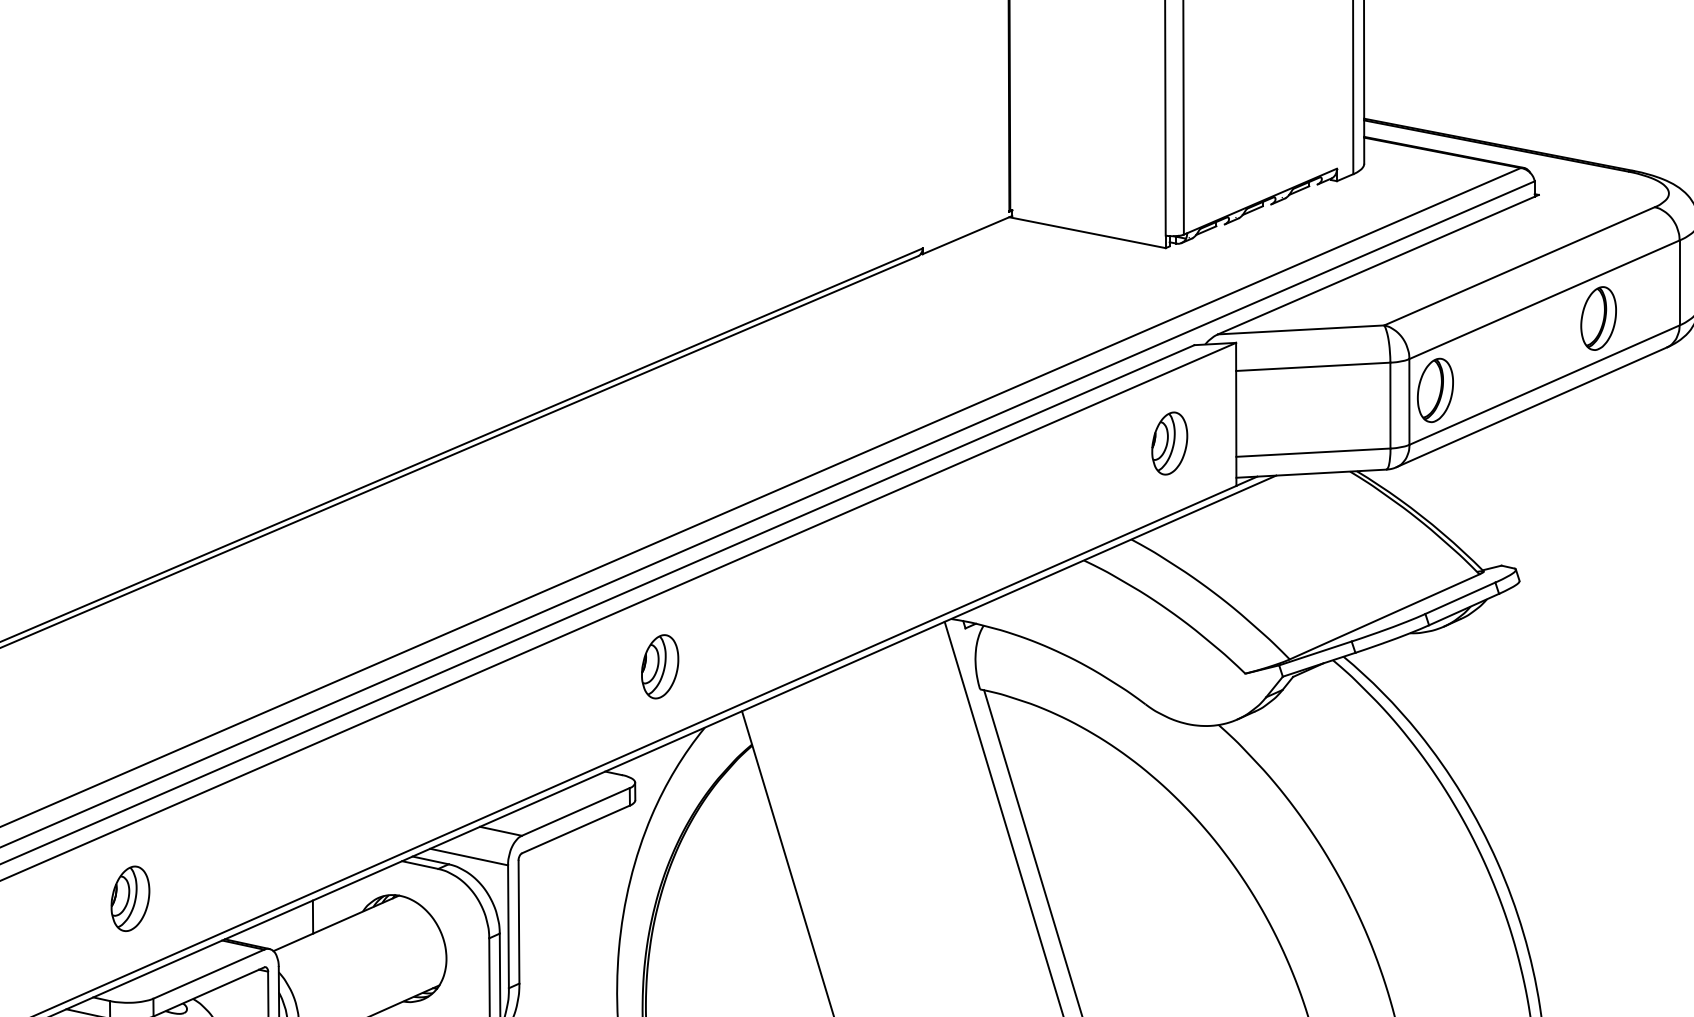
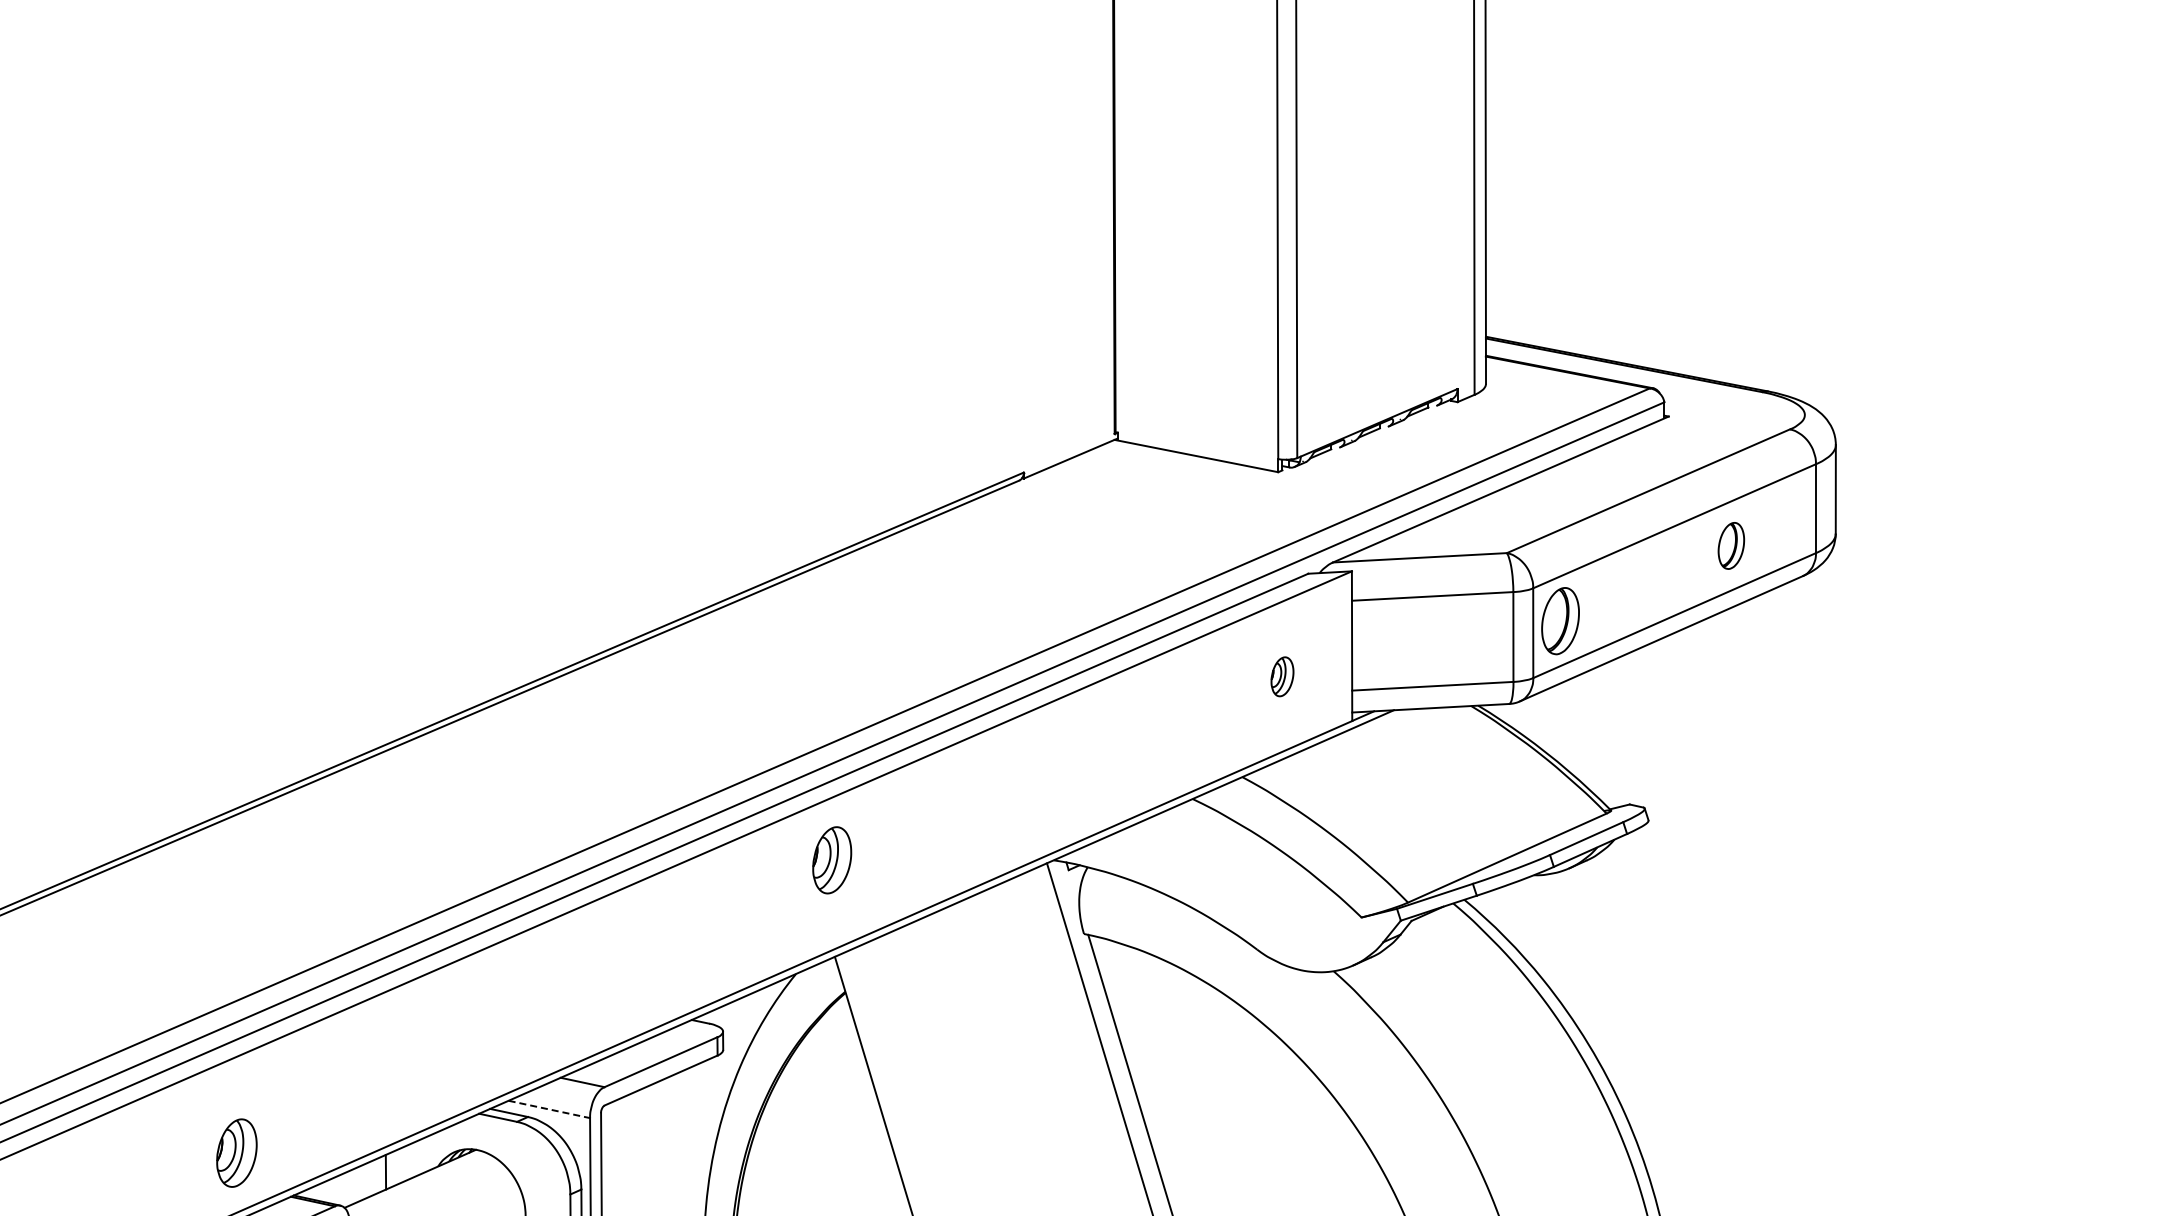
part: (1598, 318) -> (1731, 545), size x0.7
part: (1169, 443) -> (1282, 676), size x0.6
part: (660, 666) -> (832, 860), moved
line: (469, 857) -> (549, 1109), solid -> dashed
part: (130, 898) -> (236, 1152), moved

